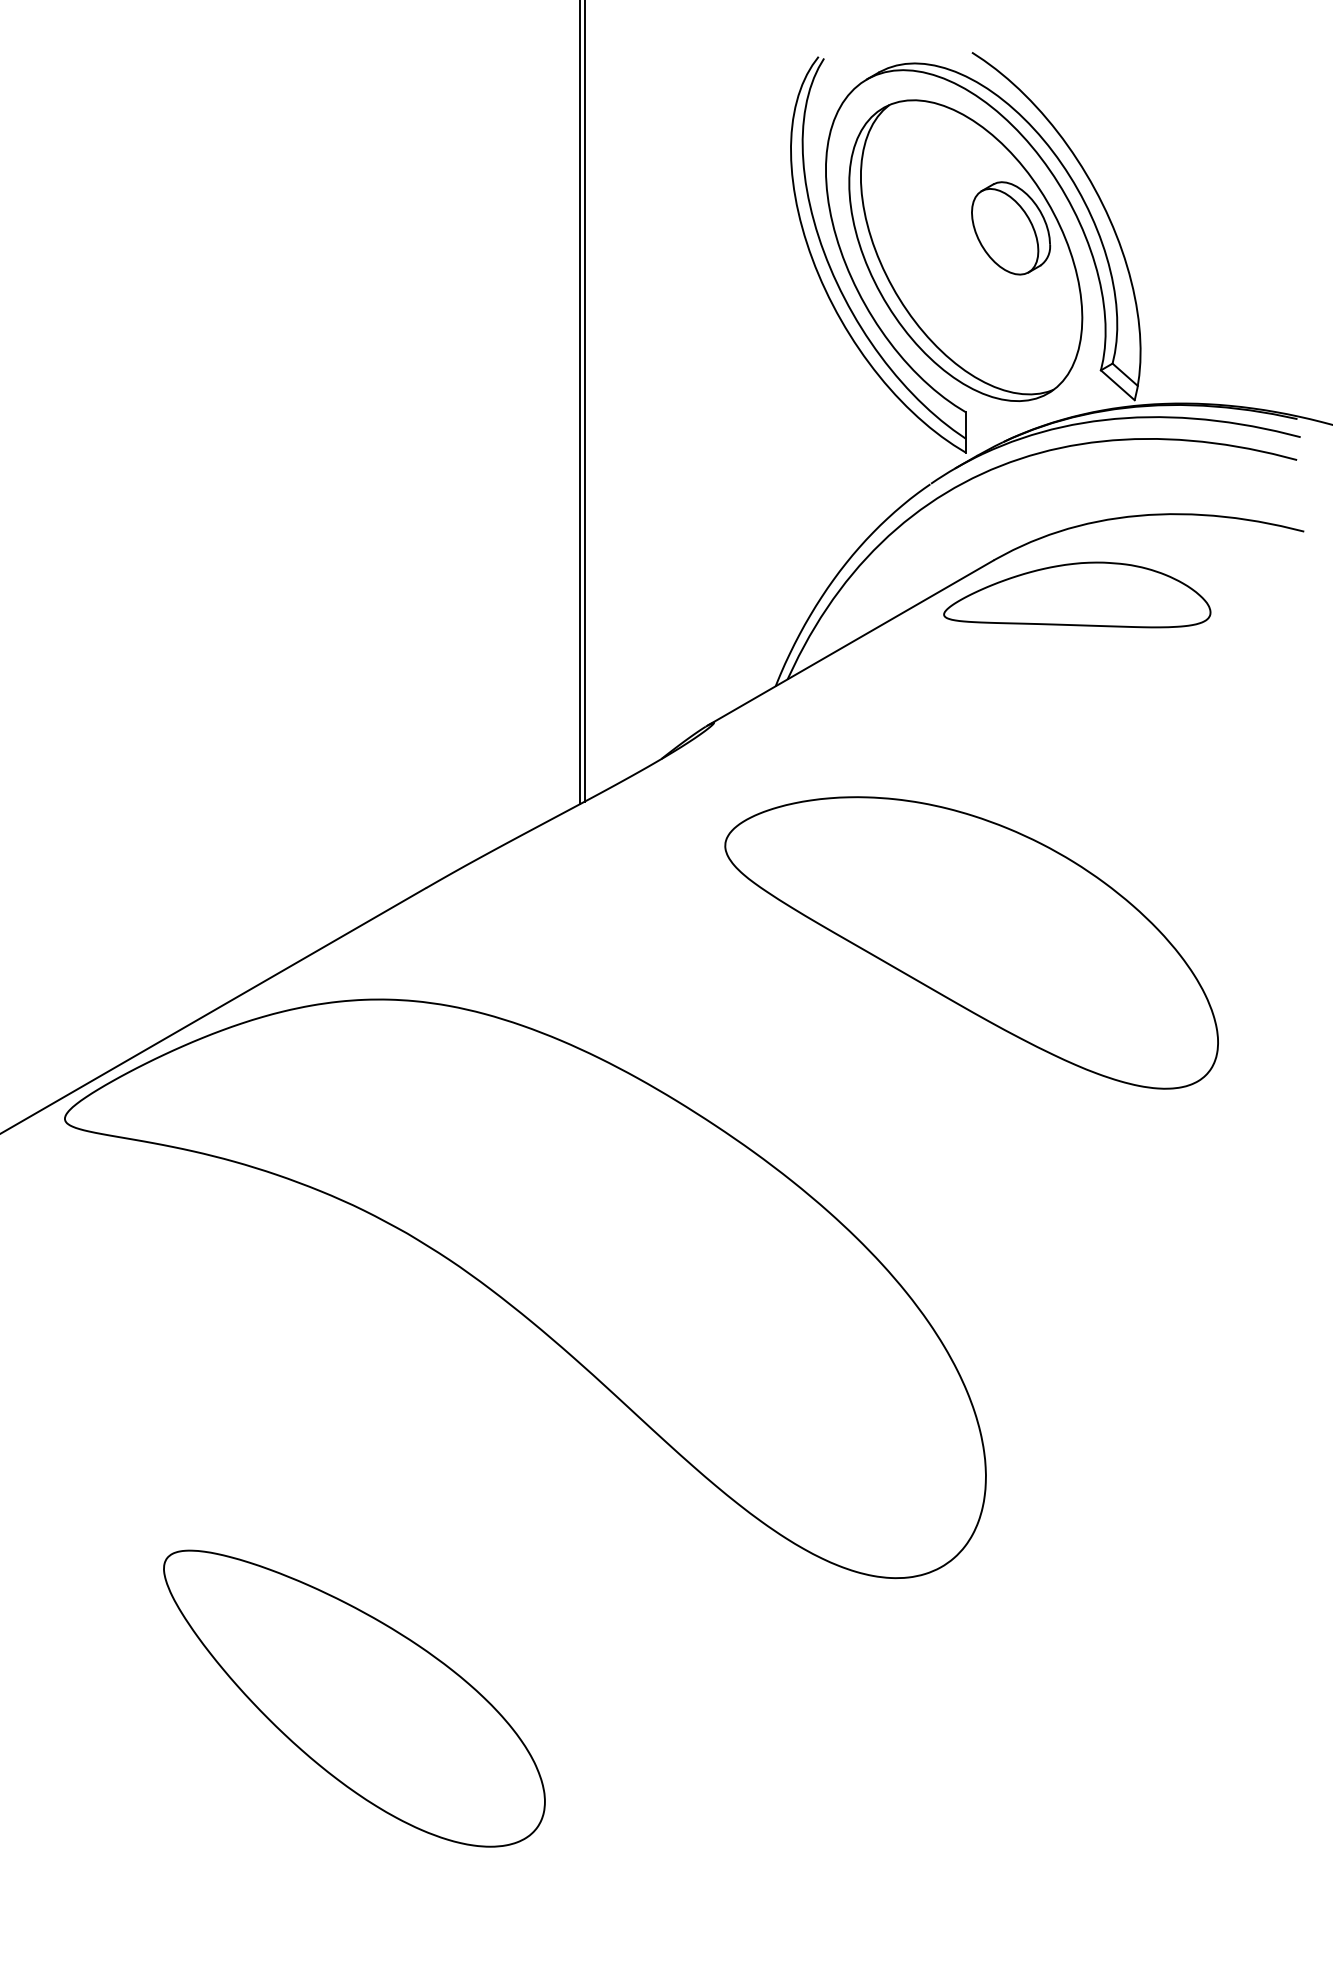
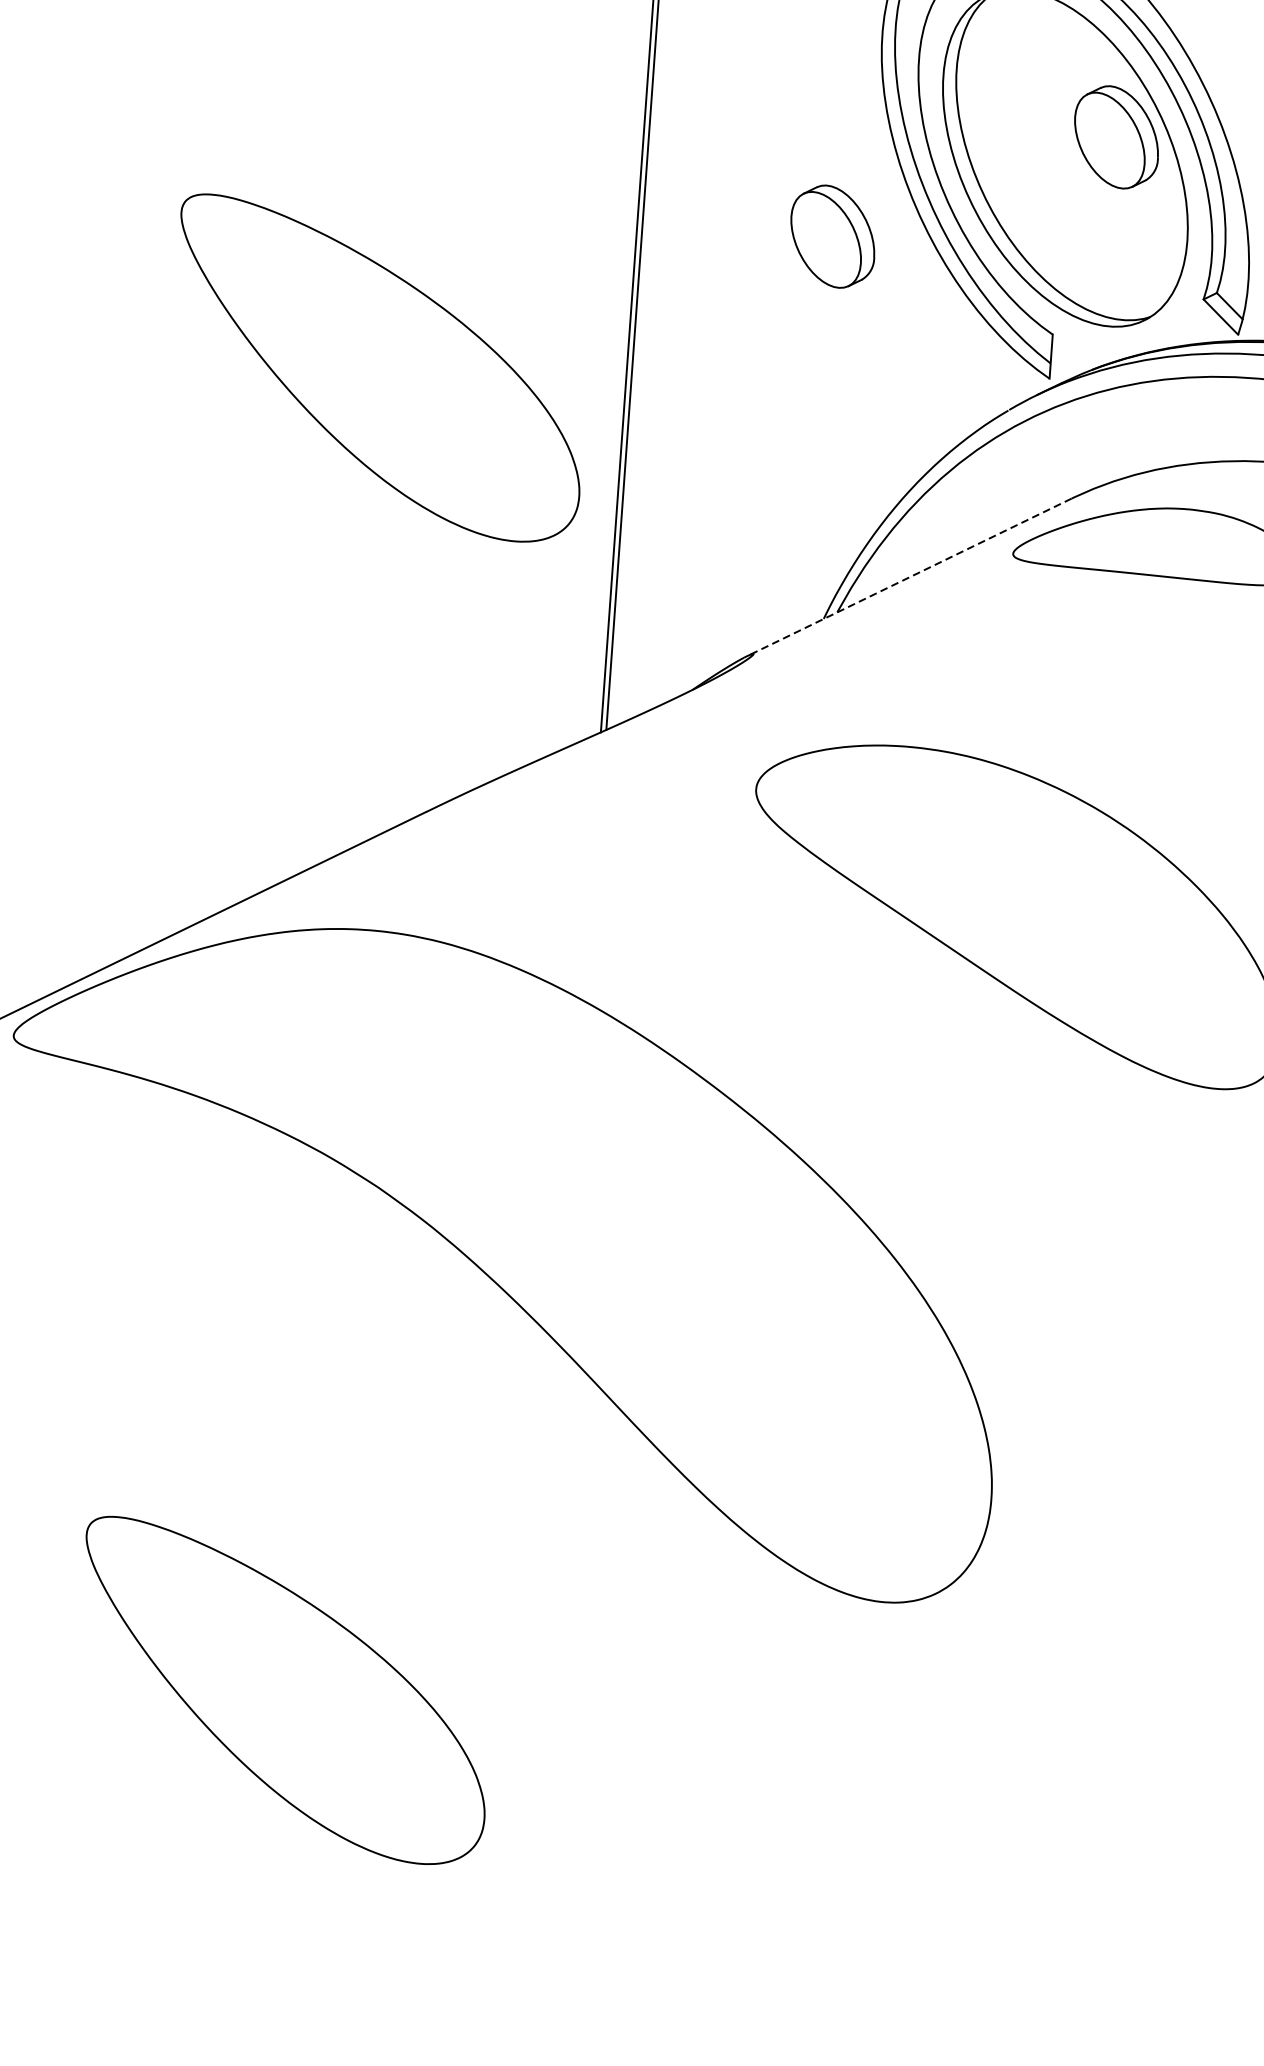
part: (759, 337) -> (833, 236), added
part: (354, 487) -> (379, 368), added
line: (850, 642) -> (908, 577), solid -> dashed

